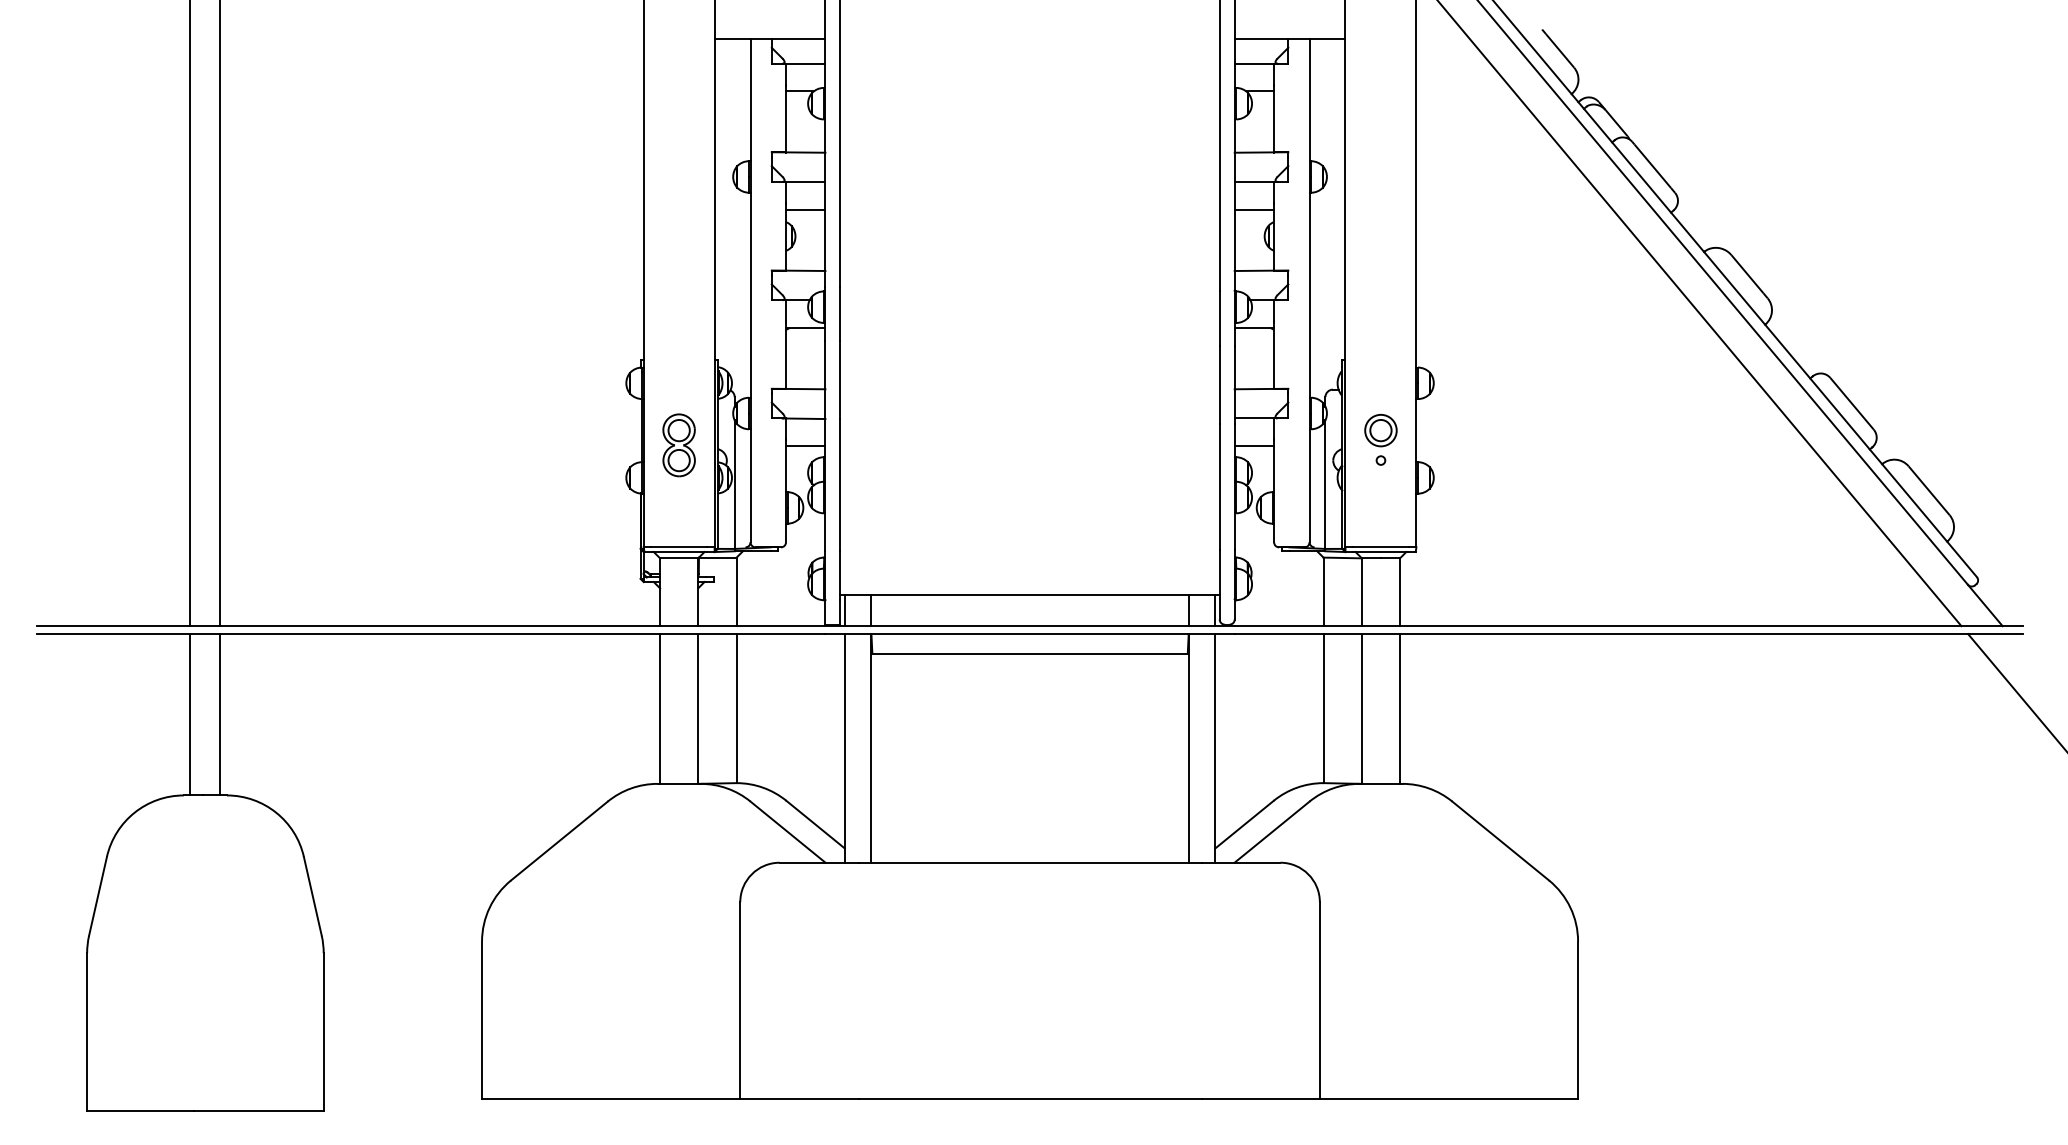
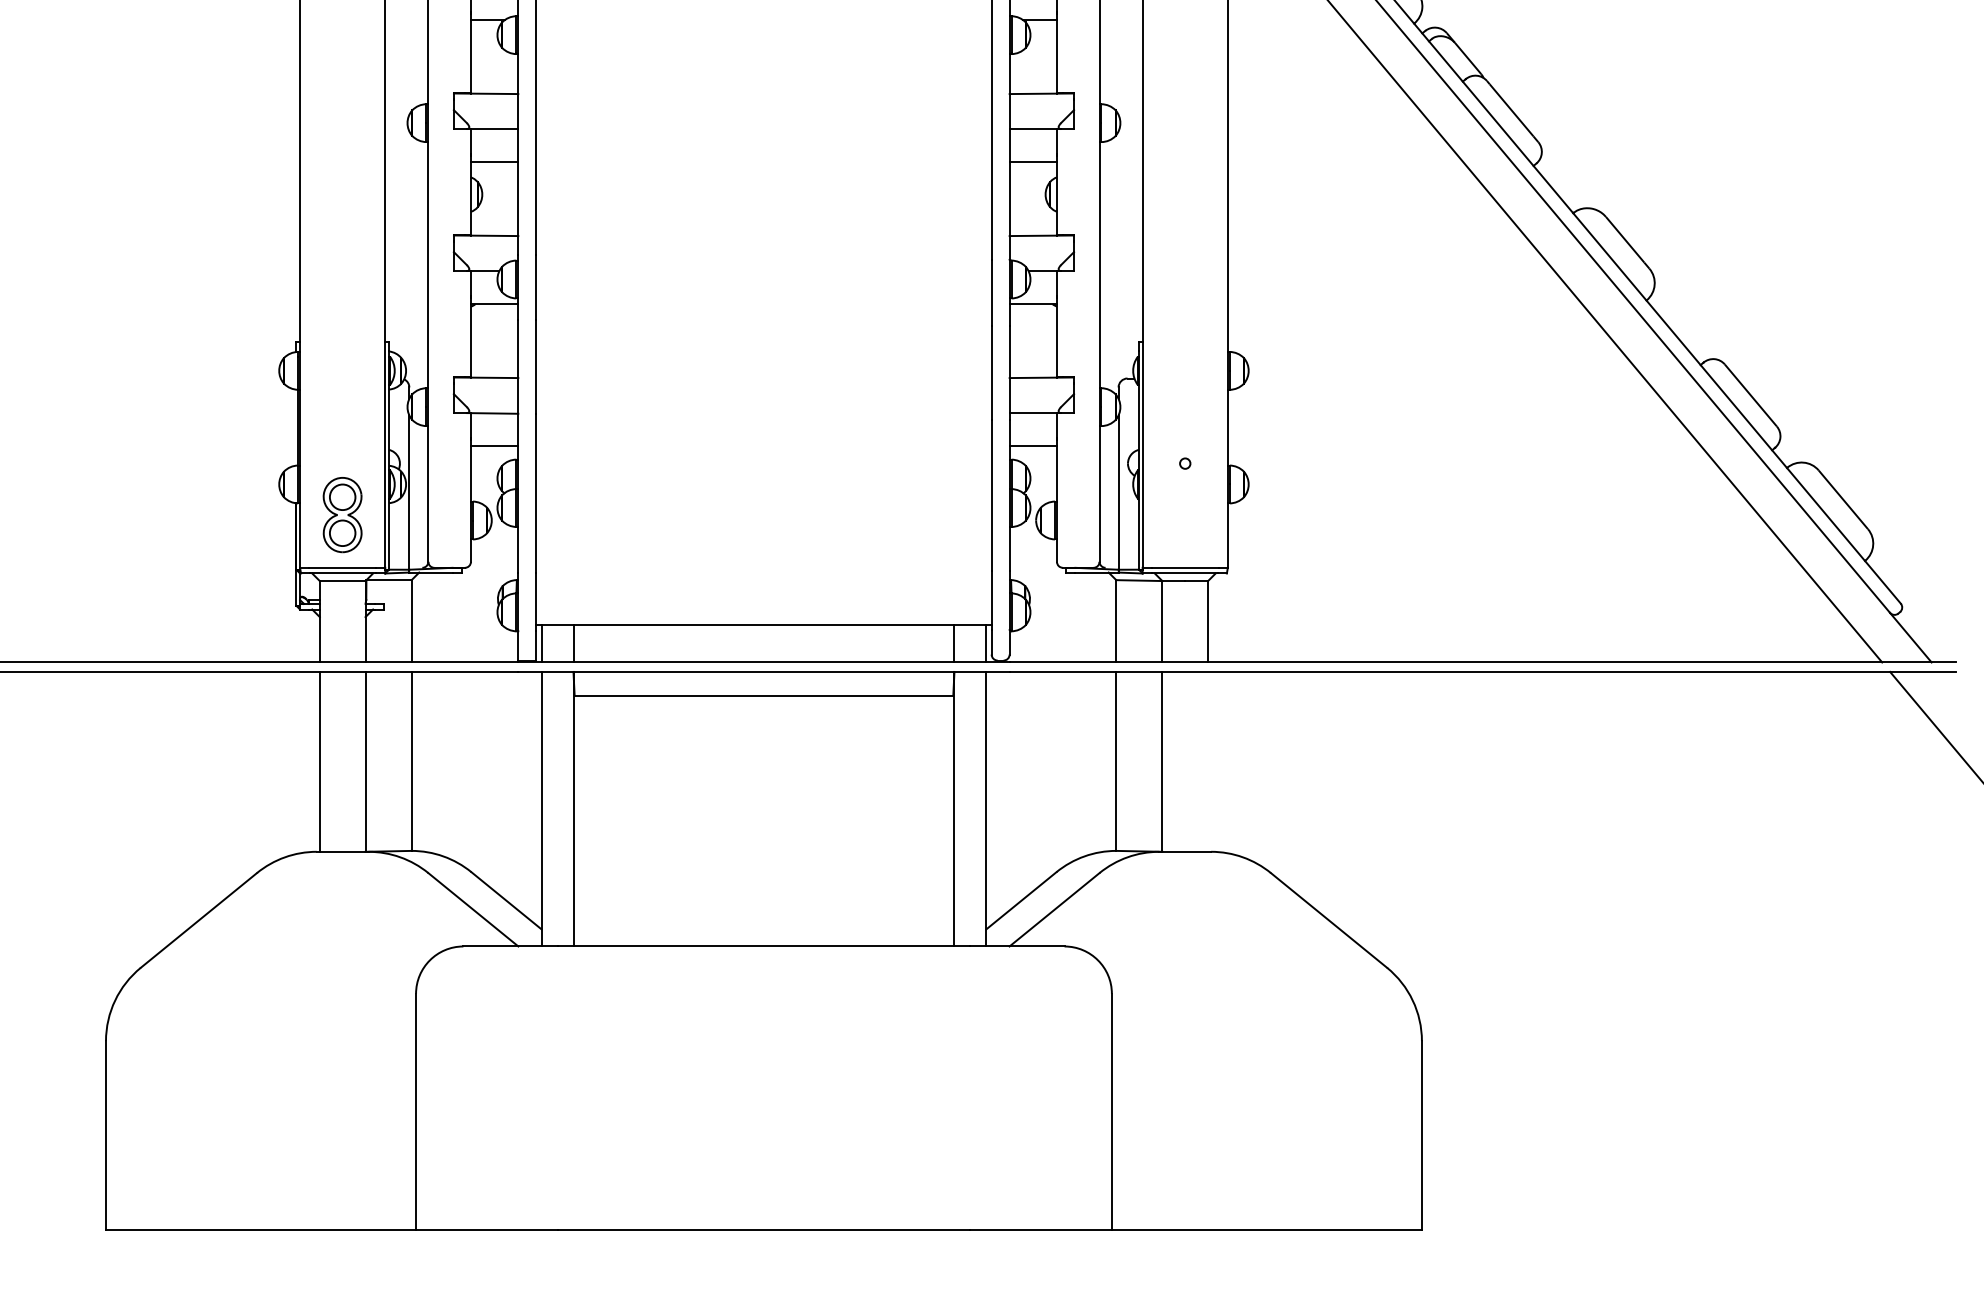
part: (1380, 430) -> (1184, 427), removed
part: (678, 445) -> (341, 515), moved
line: (1400, 708) -> (1208, 761), removed

